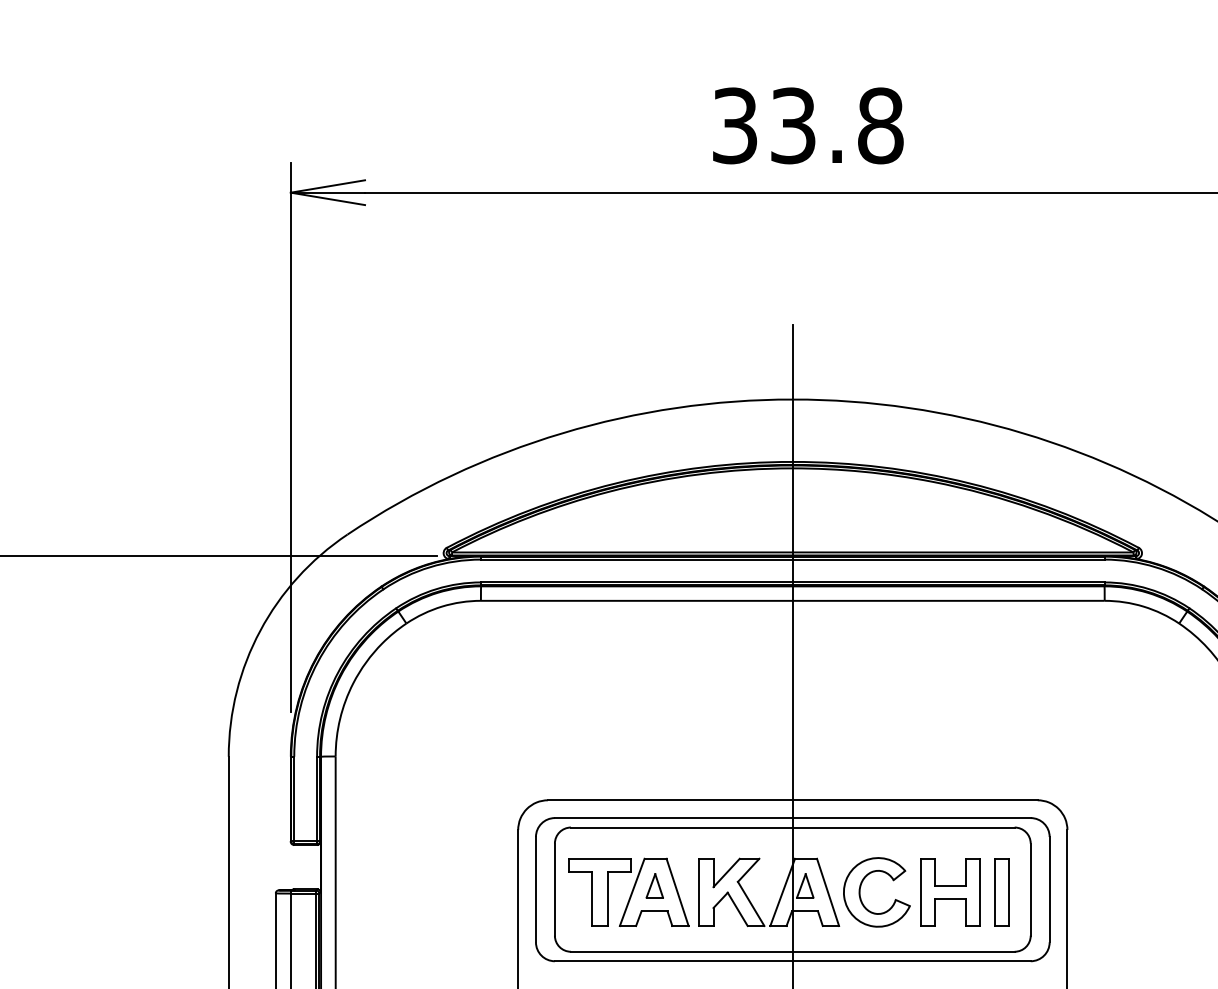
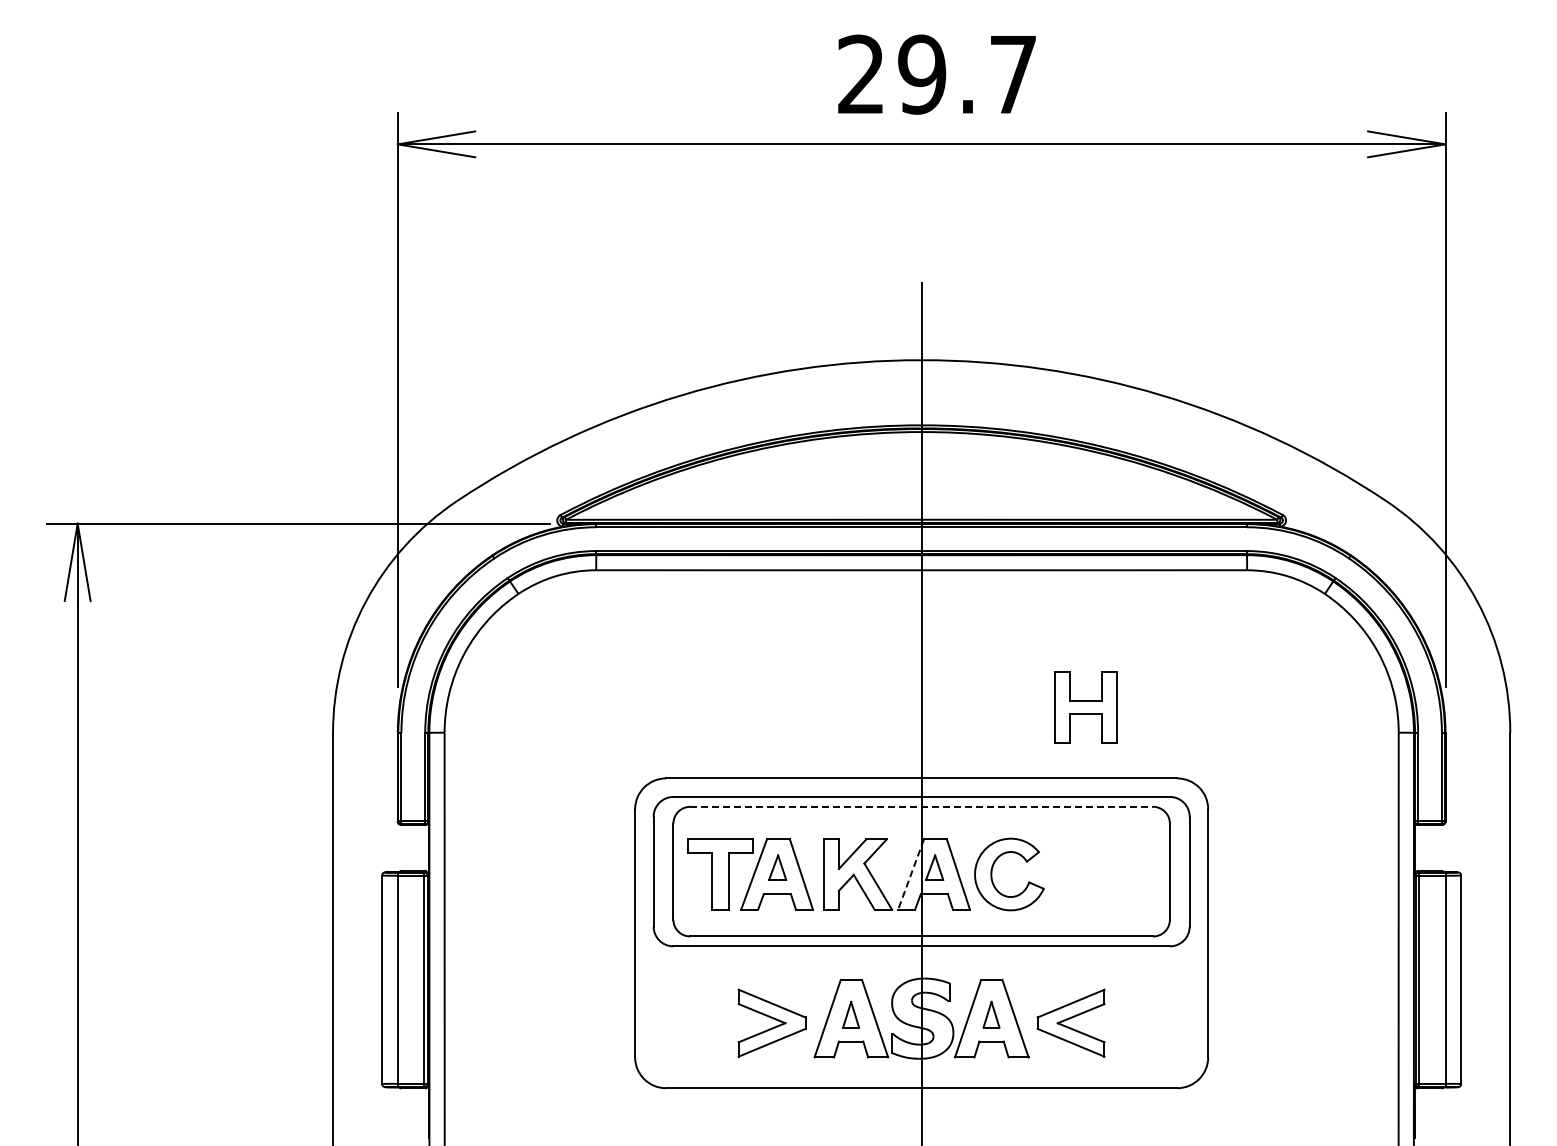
text: (807, 125) -> (937, 74), 33.8 -> 29.7
line: (793, 827) -> (922, 806), solid -> dashed
part: (949, 892) -> (1085, 707), moved
part: (1001, 892) -> (1139, 874), removed
line: (782, 893) -> (910, 875), solid -> dashed

